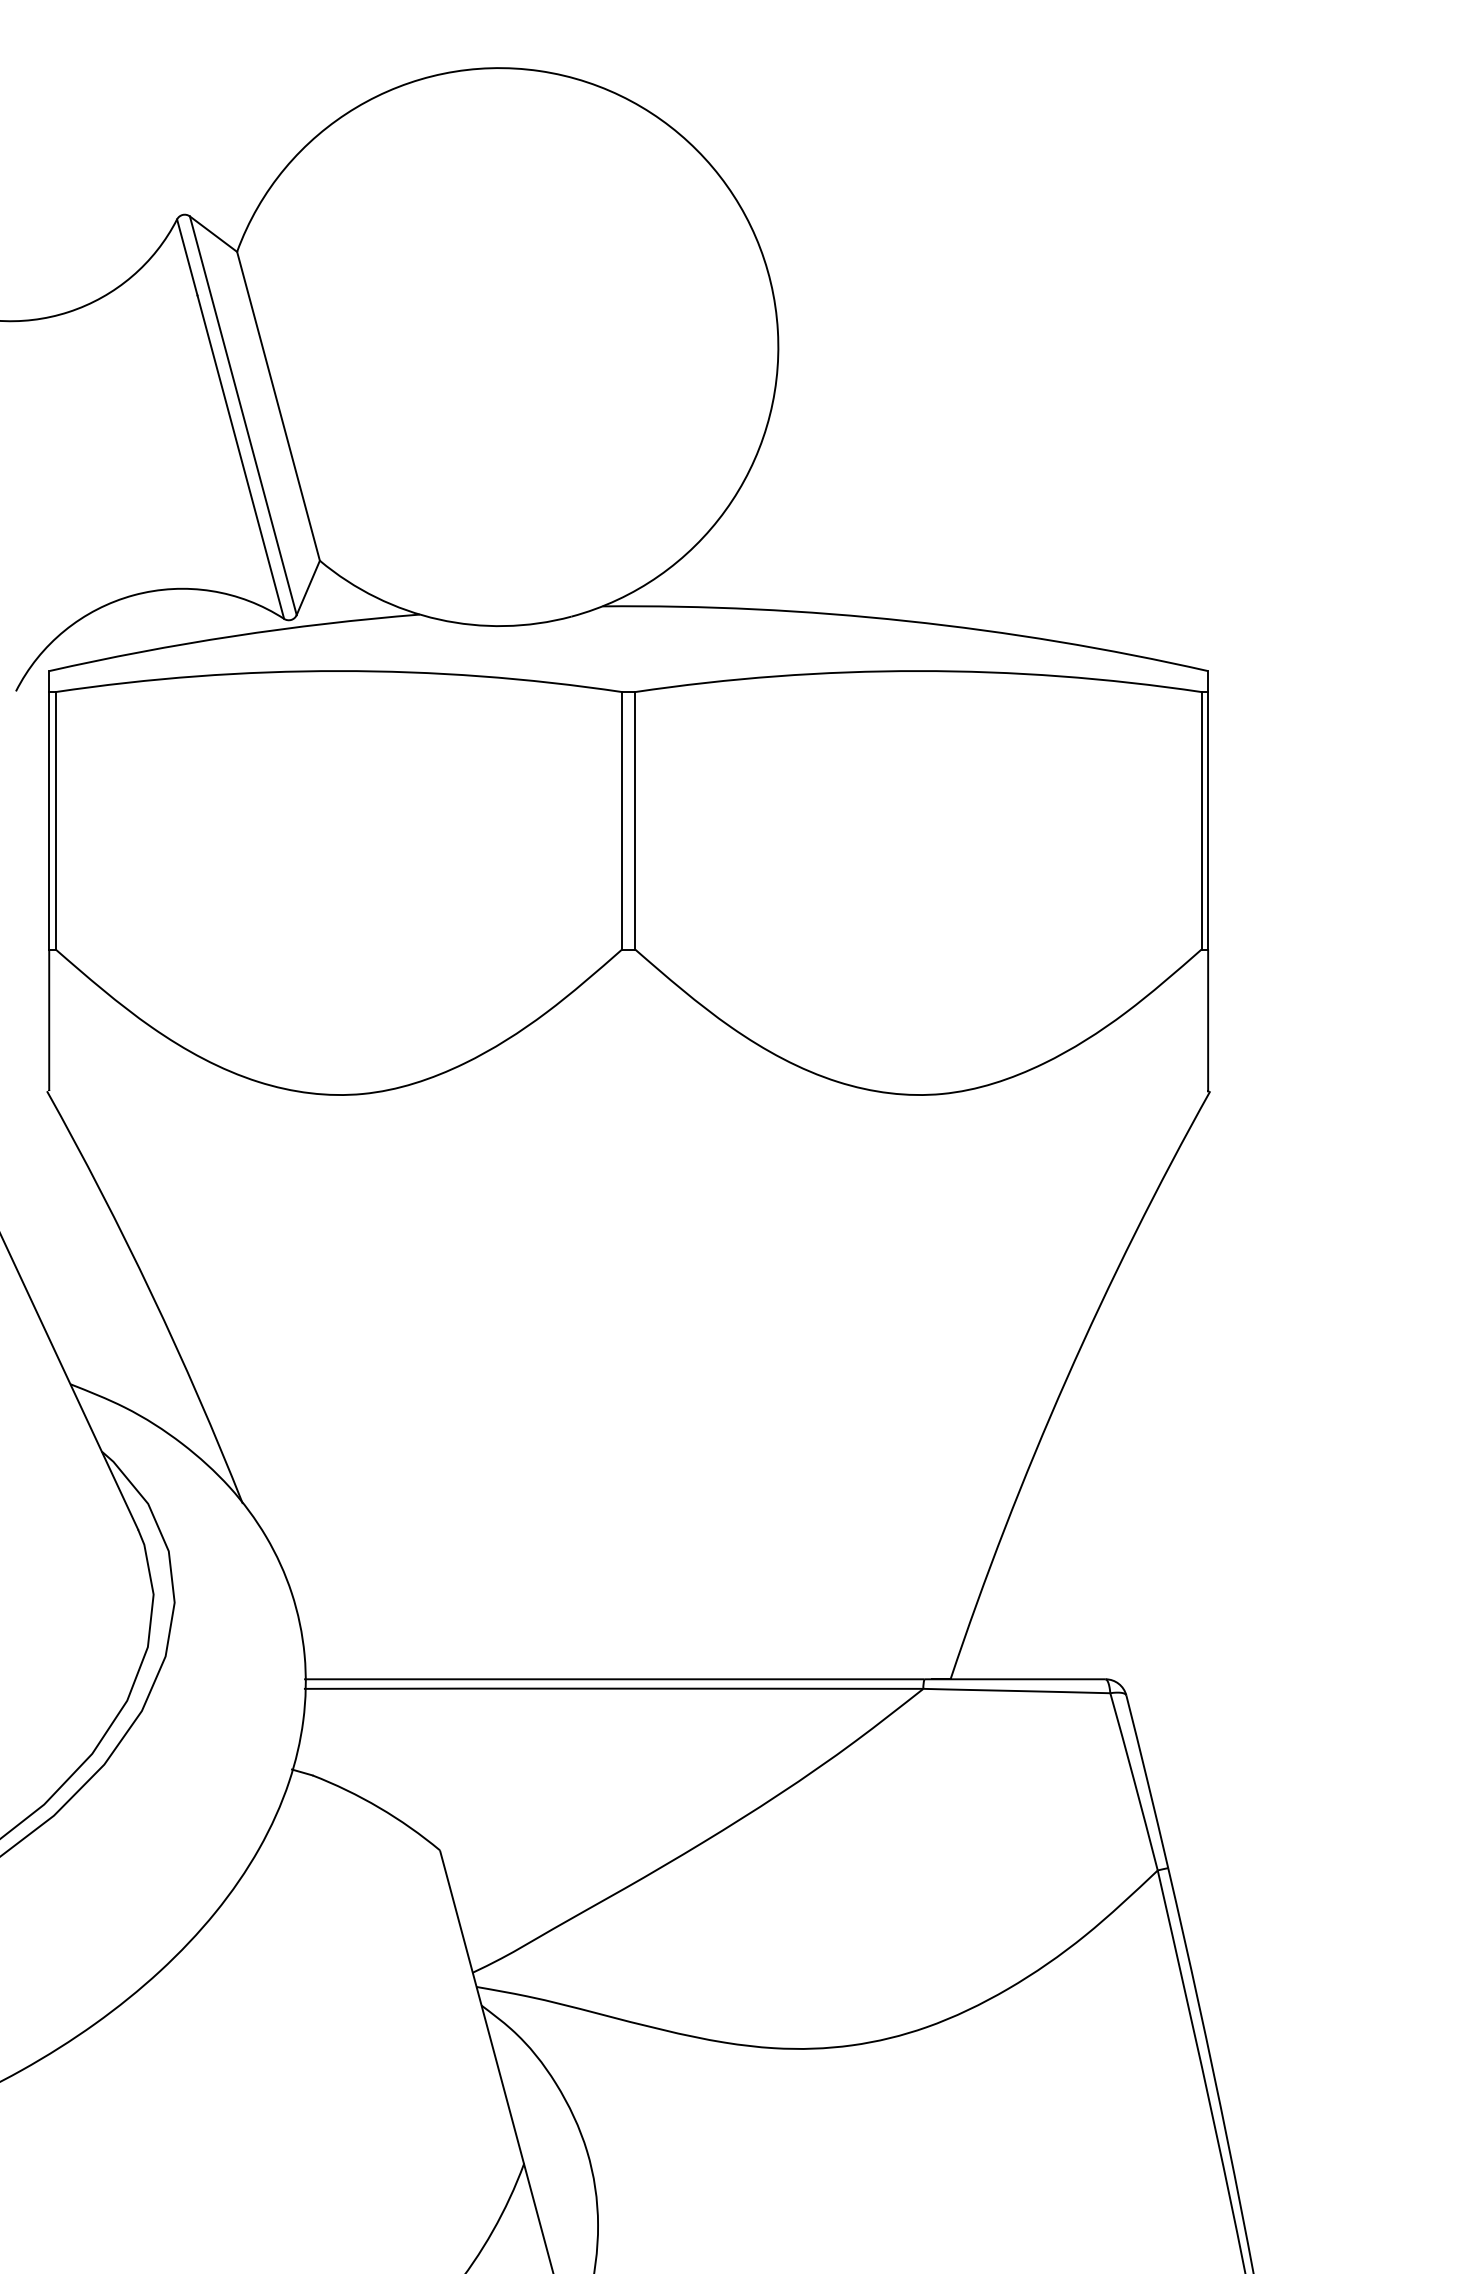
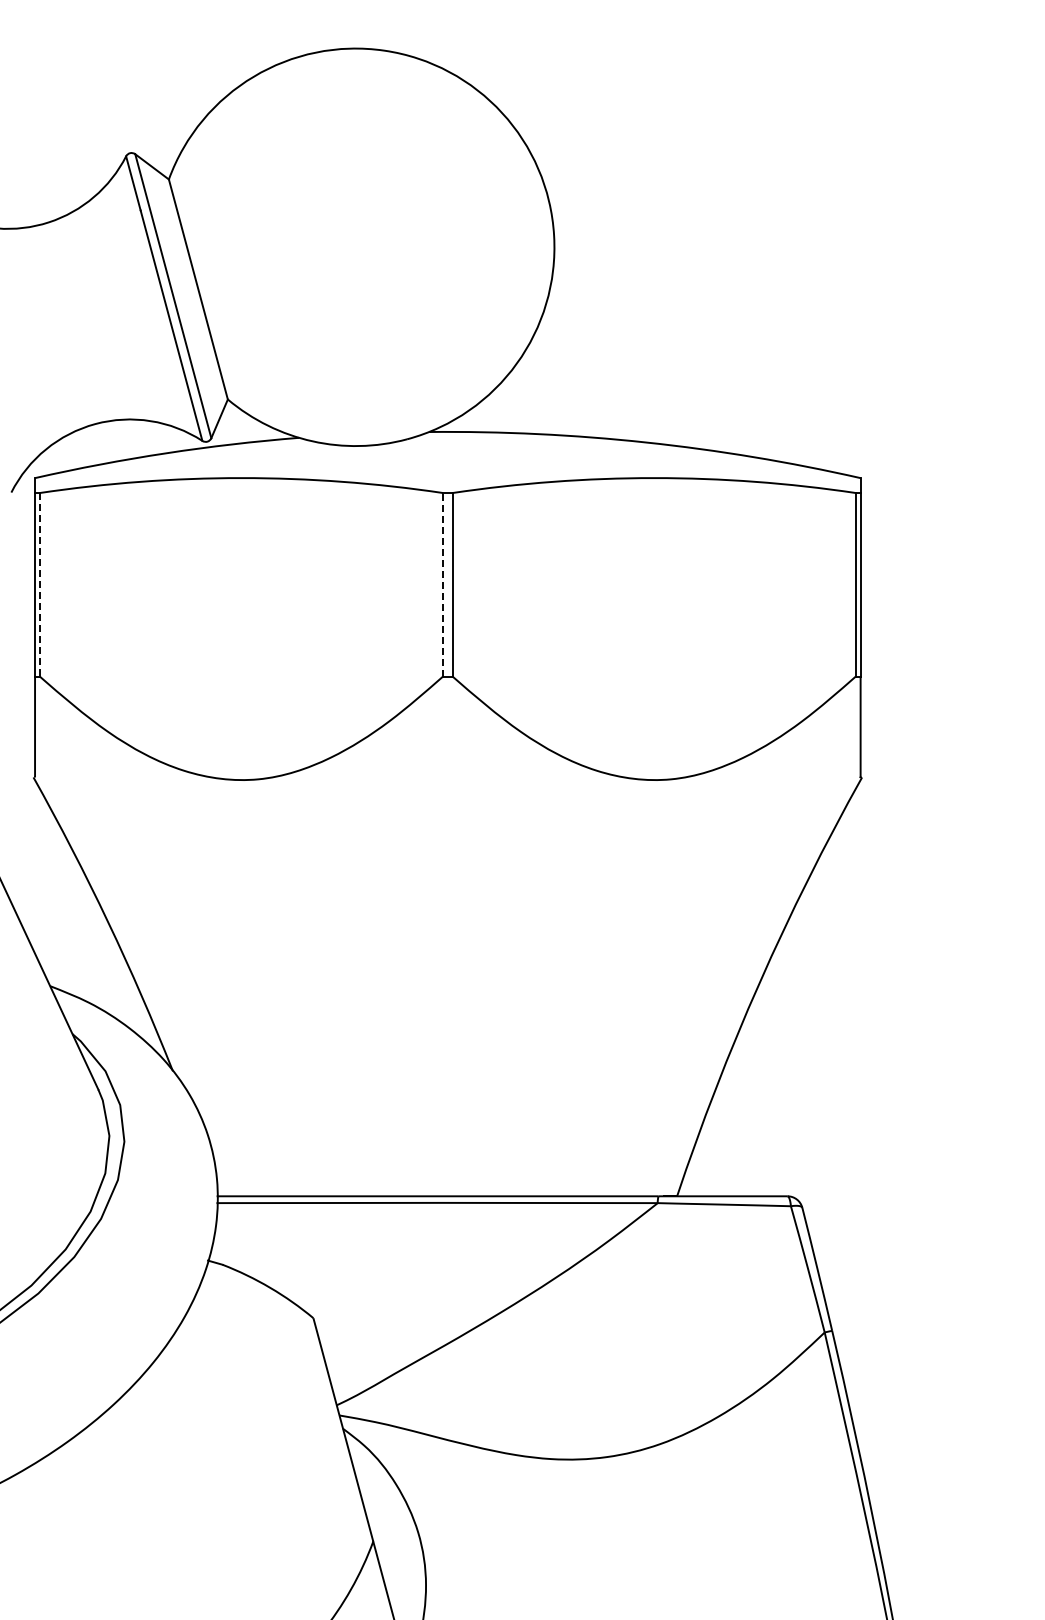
line: (55, 820) -> (39, 584), solid -> dashed
line: (622, 820) -> (443, 584), solid -> dashed

